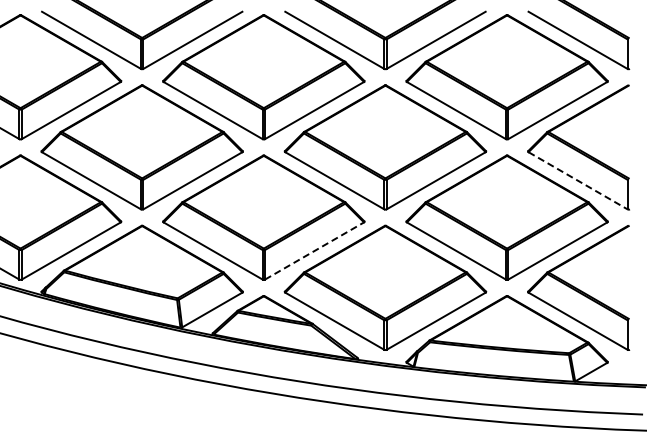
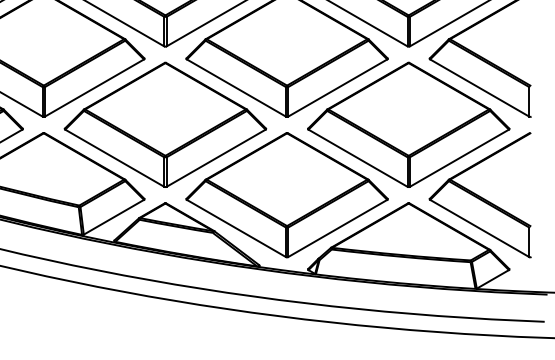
line: (578, 181) -> (480, 88), dashed -> solid
line: (314, 250) -> (216, 157), dashed -> solid

